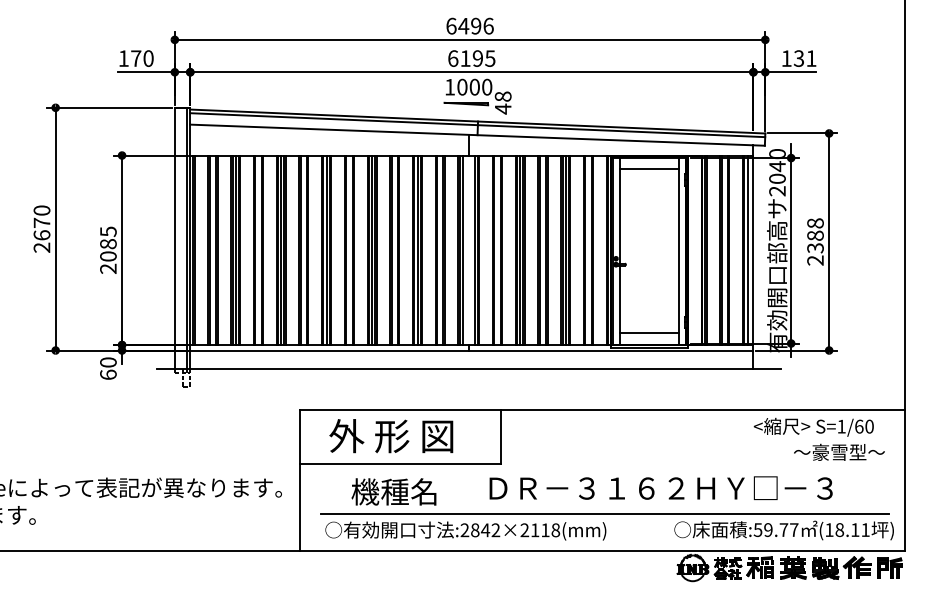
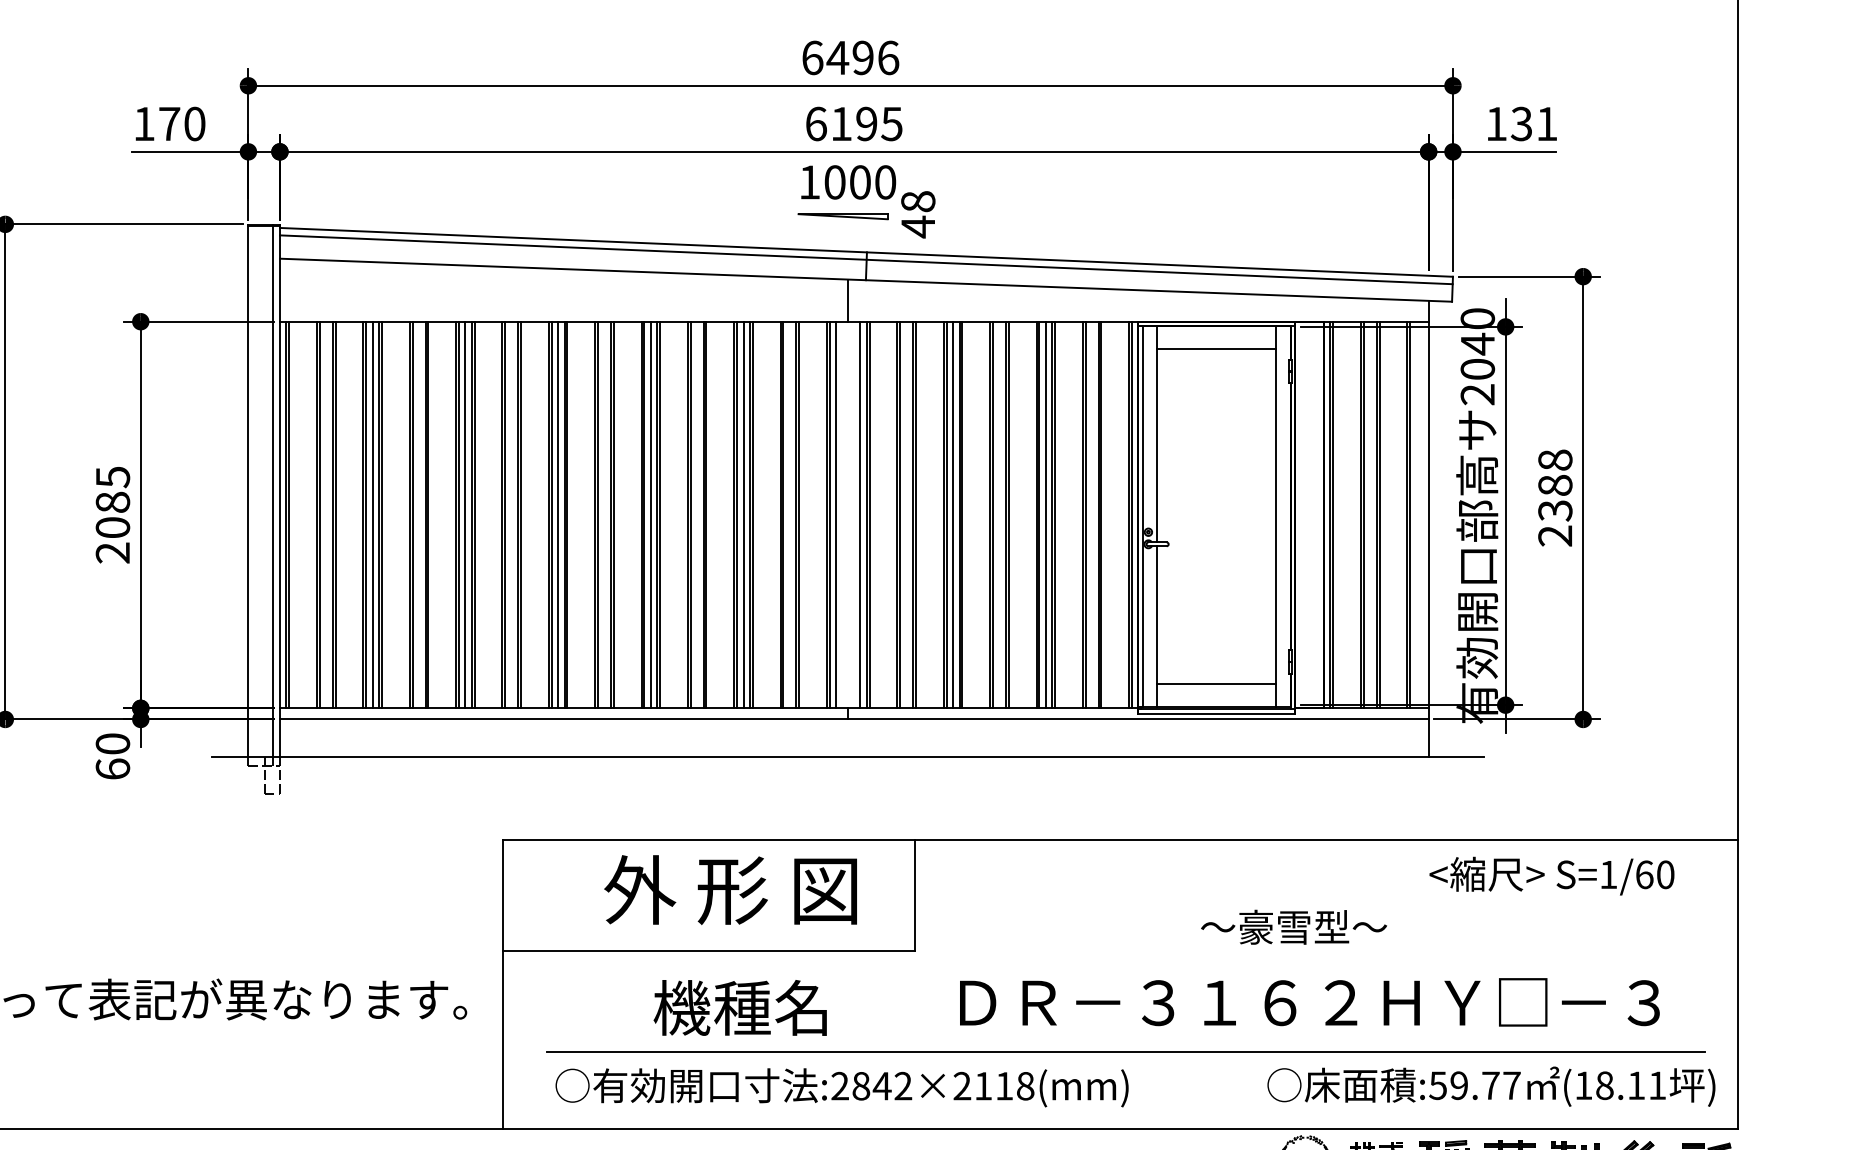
line: (747, 250) -> (1416, 515), removed
text: (391, 436) -> (731, 890), moved
text: (839, 451) -> (1294, 925), moved
text: (660, 488) -> (1308, 1002), moved
text: (393, 491) -> (739, 1007), moved

